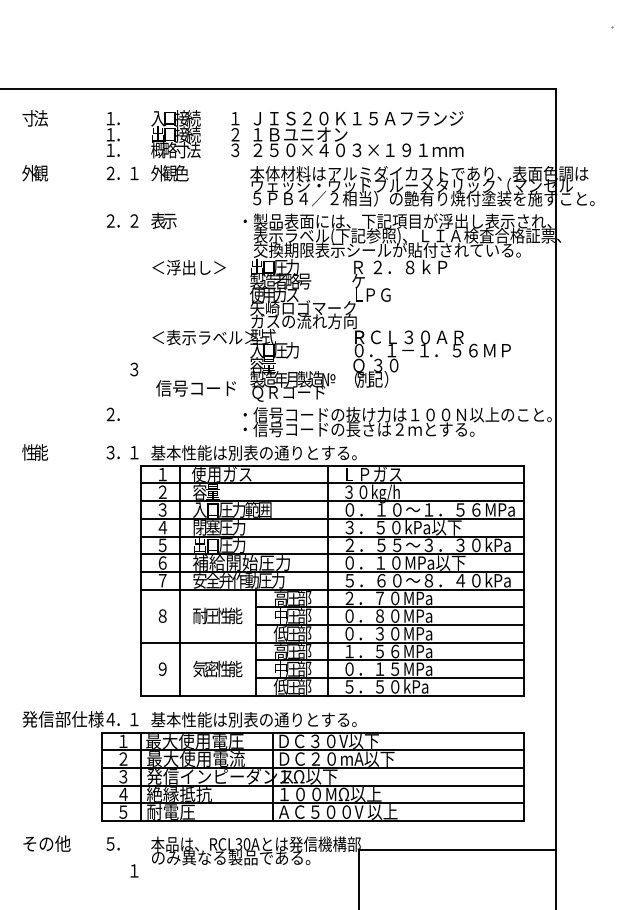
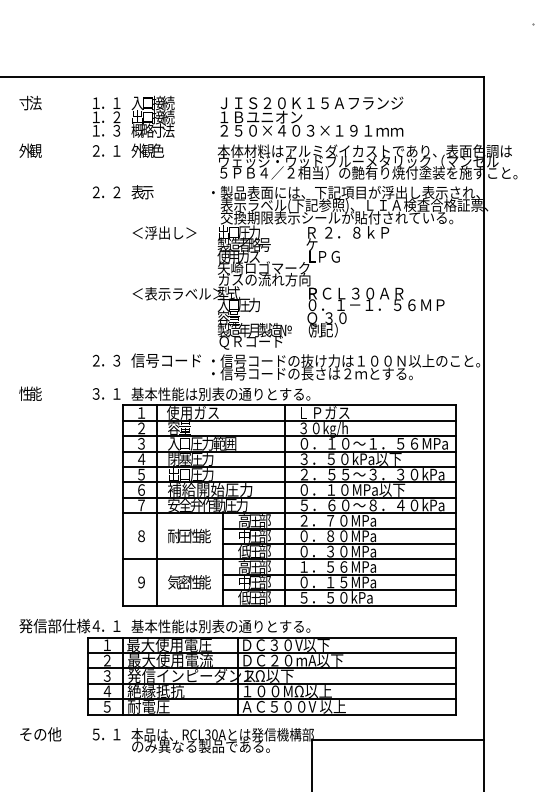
text: (235, 134) -> (116, 117), moved
text: (134, 369) -> (116, 360), moved
text: (195, 388) -> (165, 360), moved
text: (134, 870) -> (116, 734), moved

